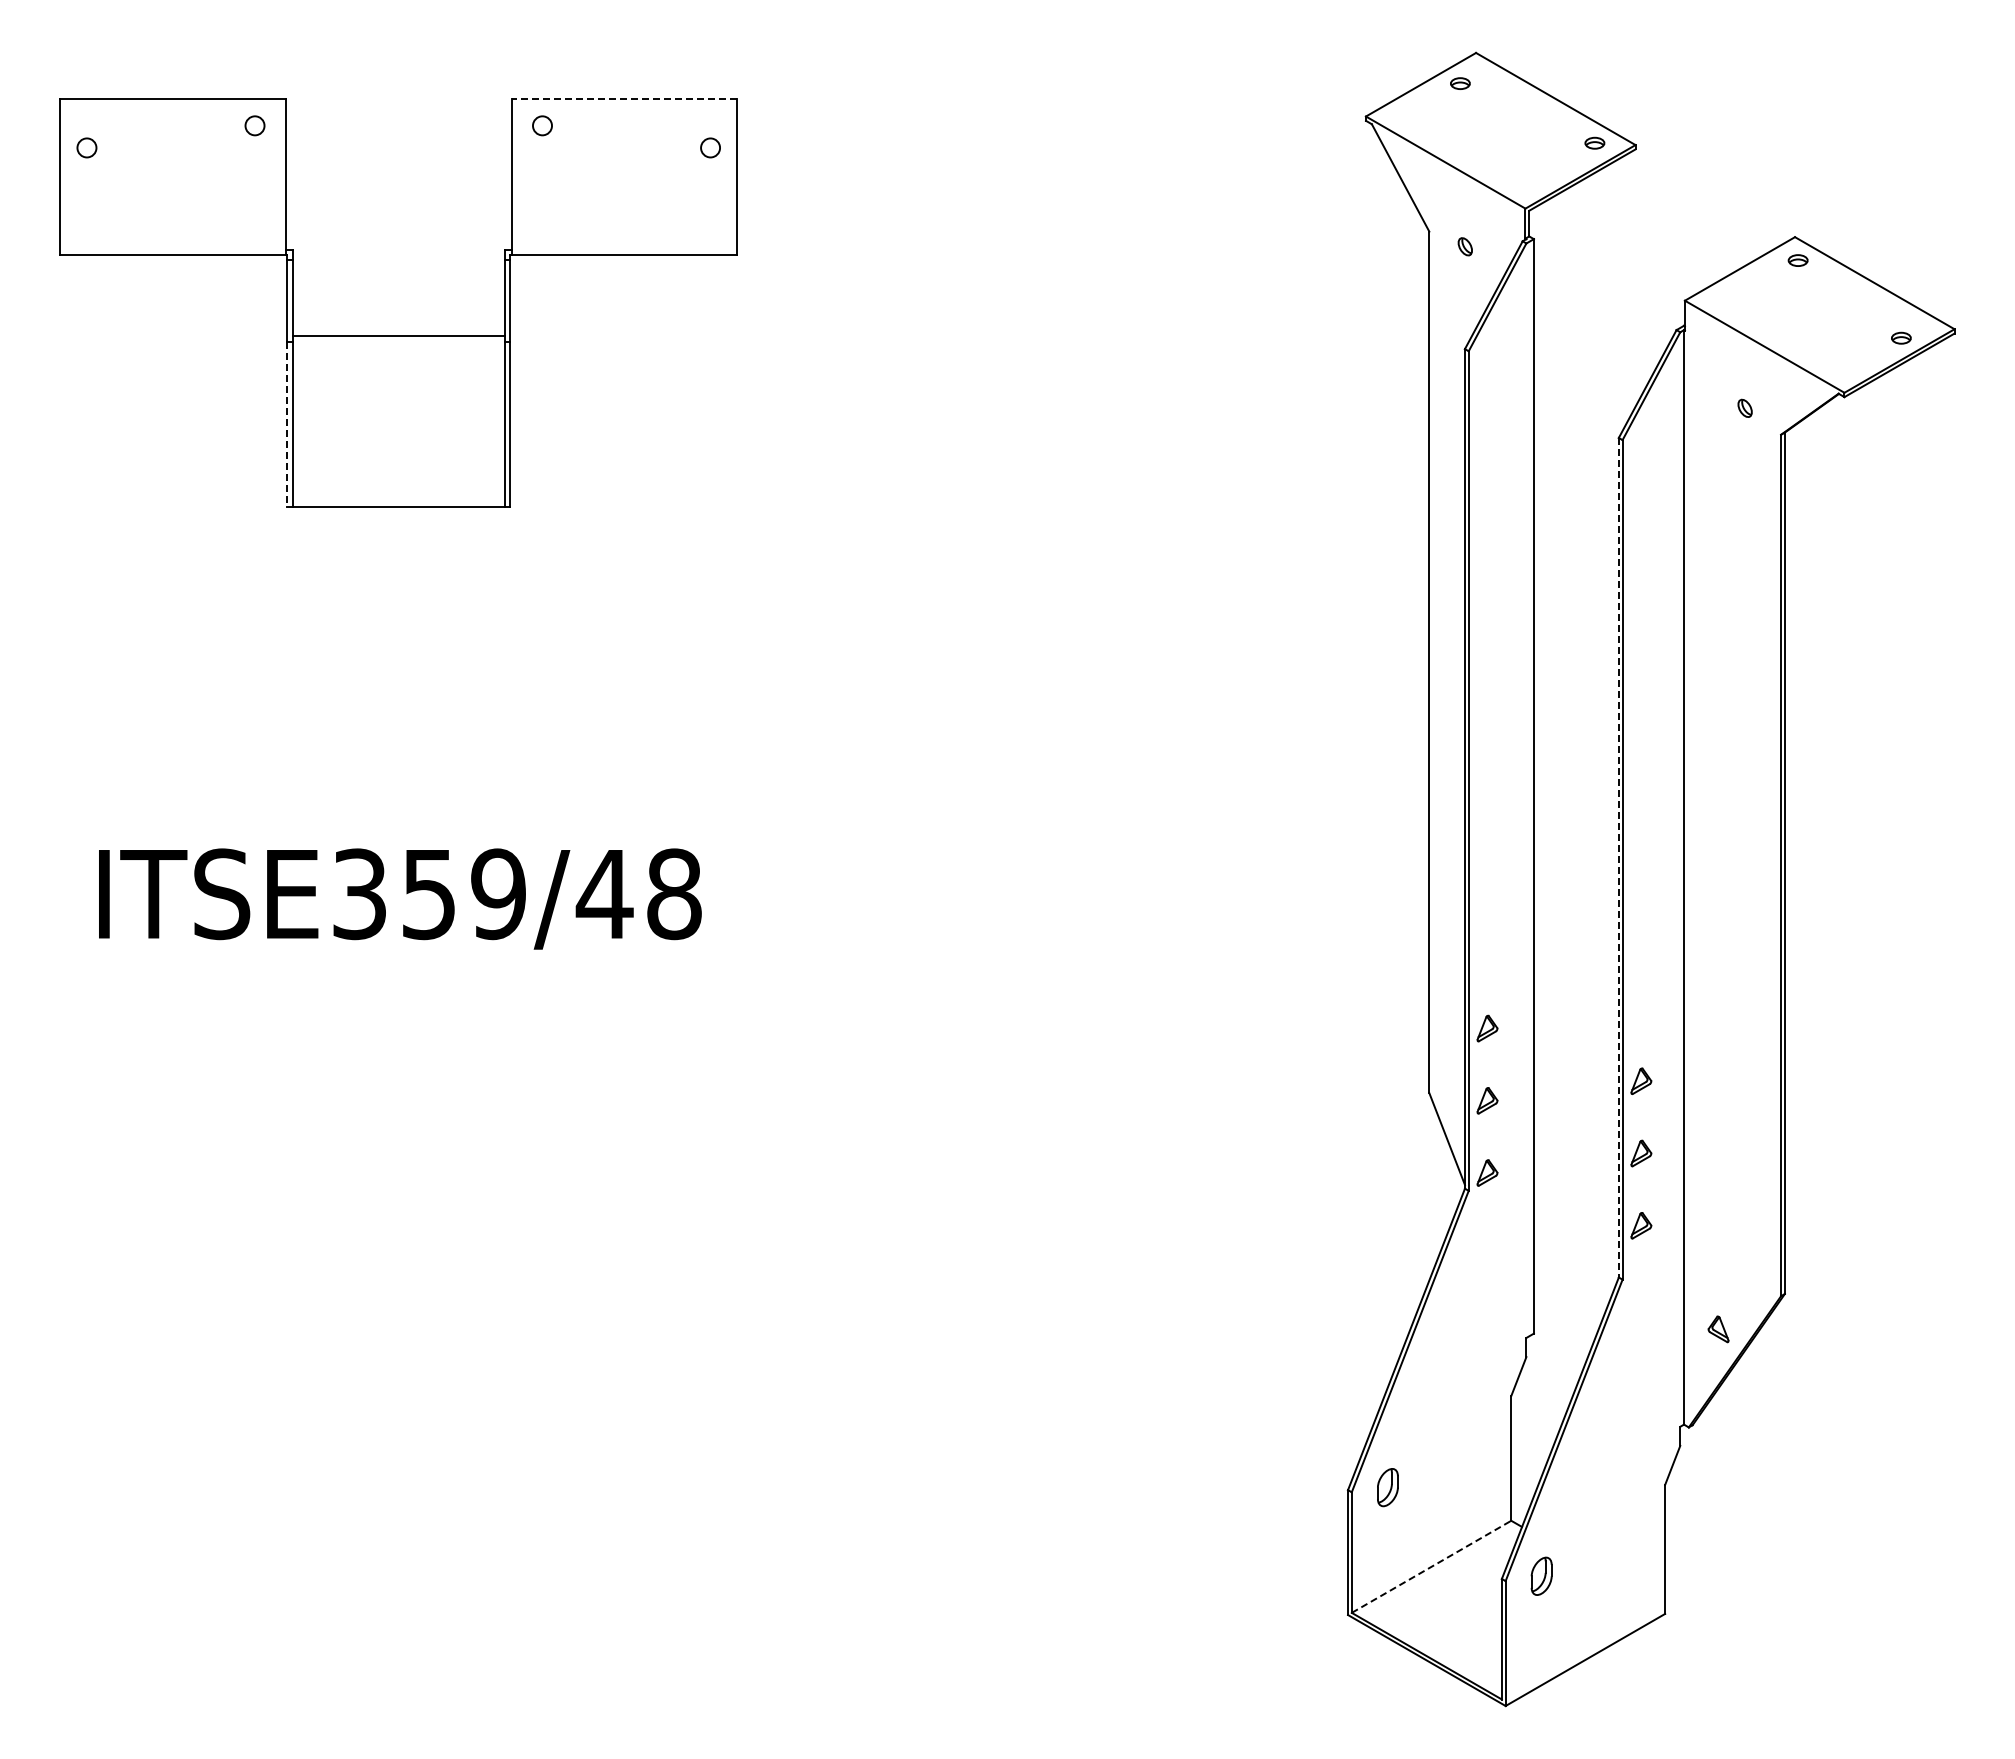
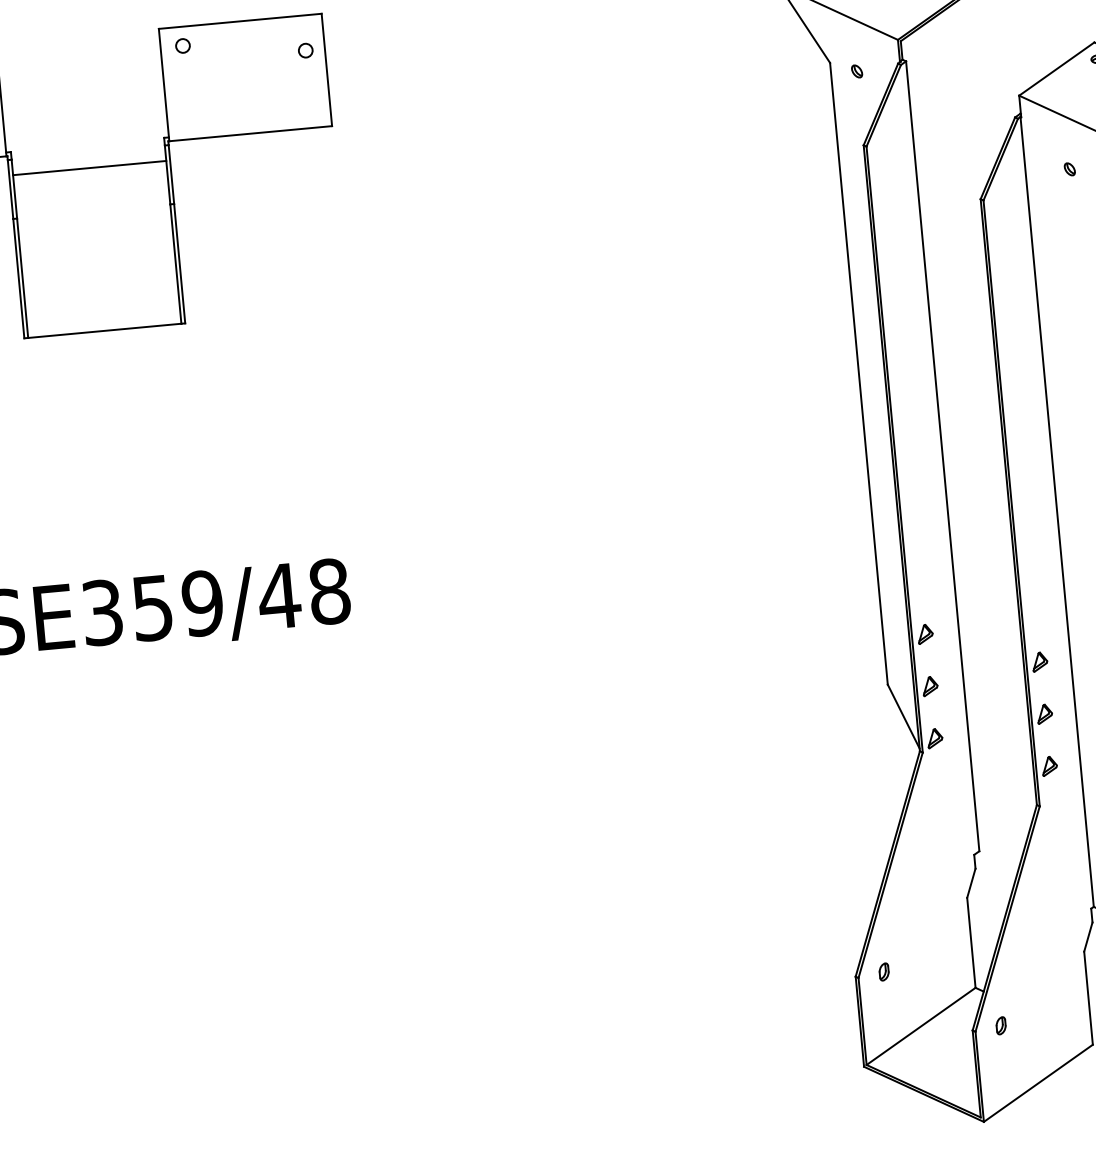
line: (624, 99) -> (240, 21), dashed -> solid
line: (398, 335) -> (89, 167), moved
line: (287, 424) -> (18, 278), dashed -> solid
line: (1618, 857) -> (1008, 501), dashed -> solid
part: (1387, 1486) -> (883, 971), size x0.62
line: (1431, 1566) -> (921, 1026), dashed -> solid
part: (1541, 1575) -> (1001, 1025), size x0.62

